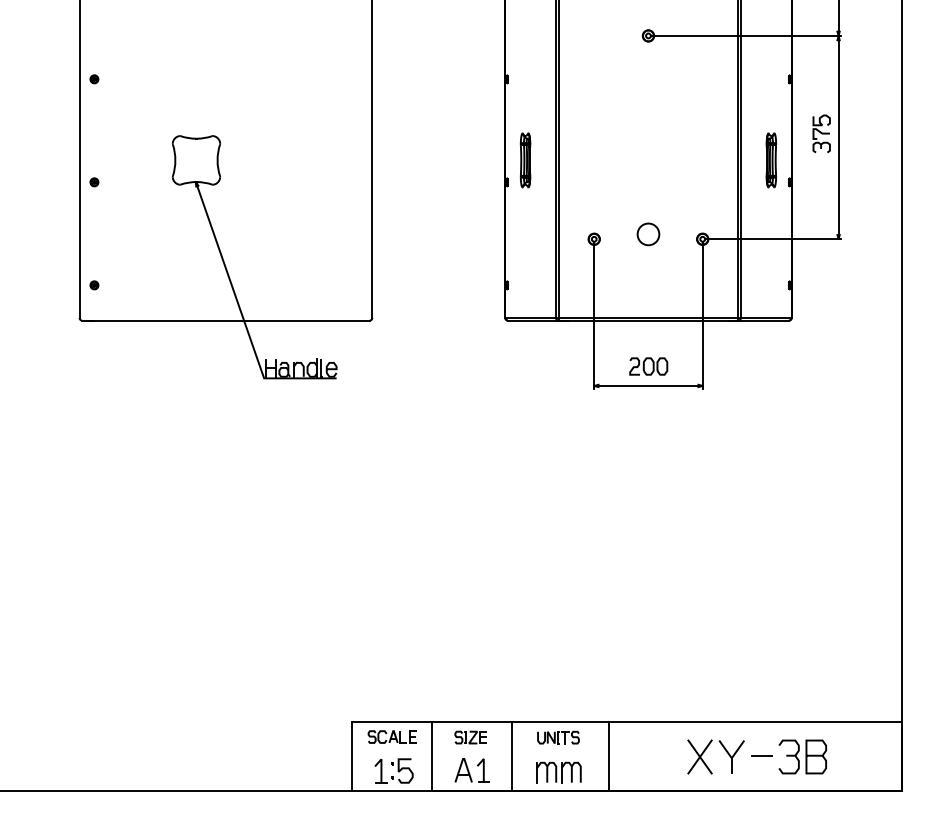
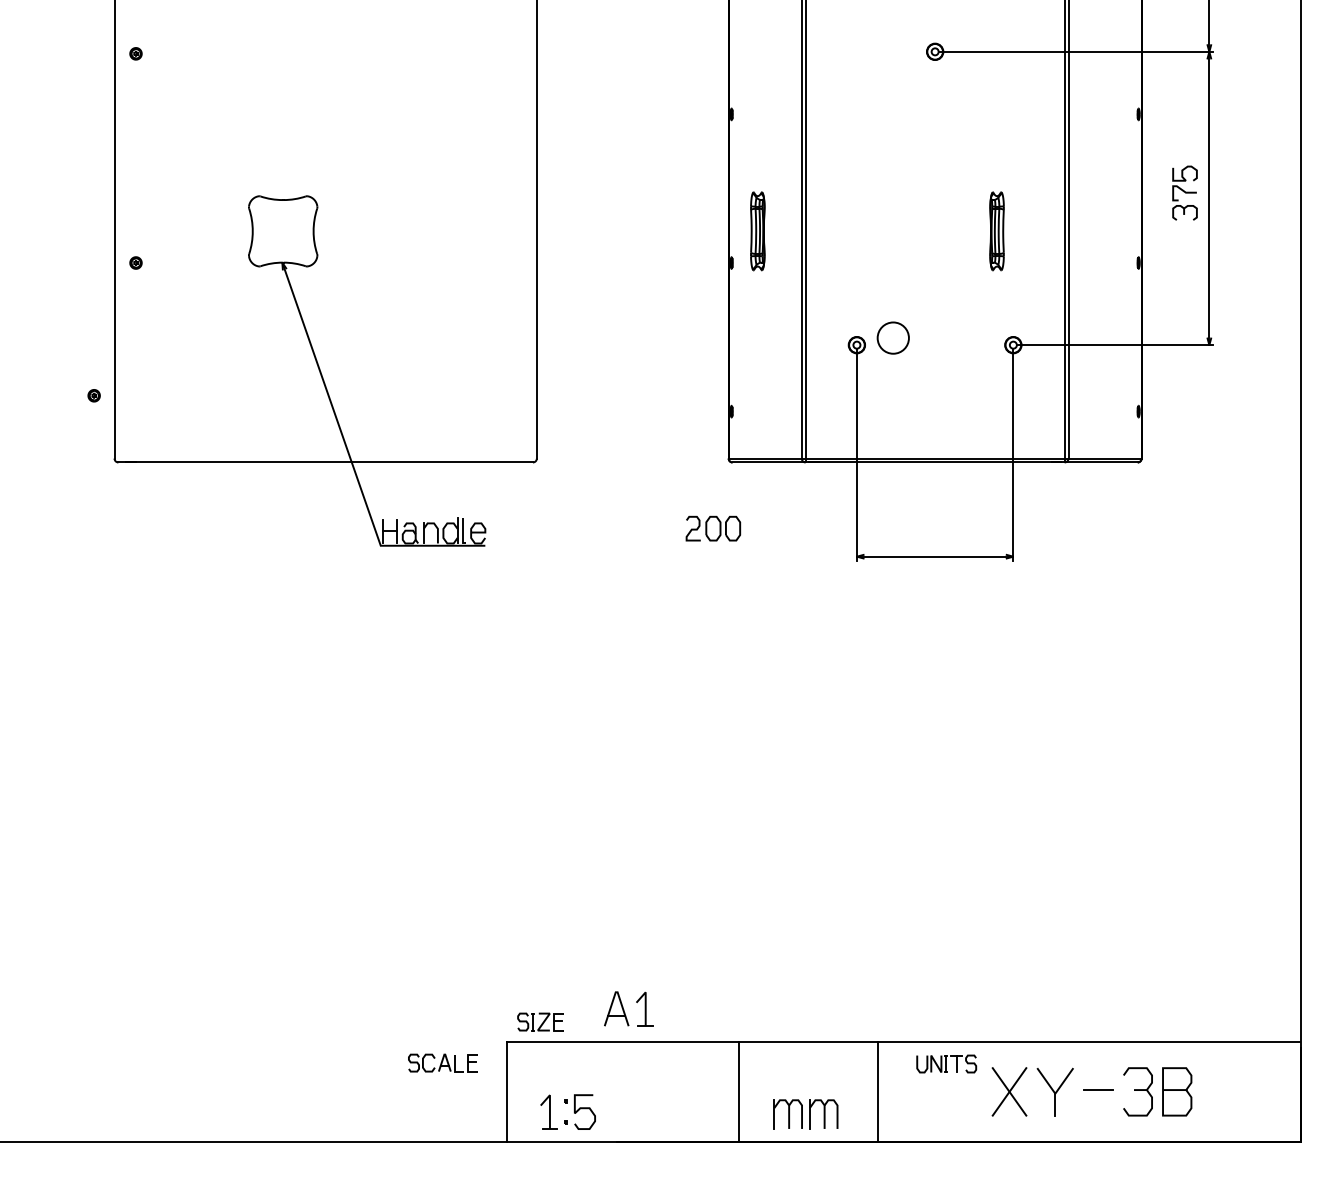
part: (94, 79) -> (136, 54), moved
part: (770, 160) -> (995, 231), moved
circle: (648, 234) -> (893, 338), moved
part: (94, 285) -> (94, 395), moved
part: (648, 366) -> (713, 528), moved
part: (391, 736) -> (441, 1062), moved
part: (470, 737) -> (539, 1021), moved
part: (558, 737) -> (946, 1063), moved
line: (431, 756) -> (622, 1091), removed
part: (471, 770) -> (627, 1008), moved

